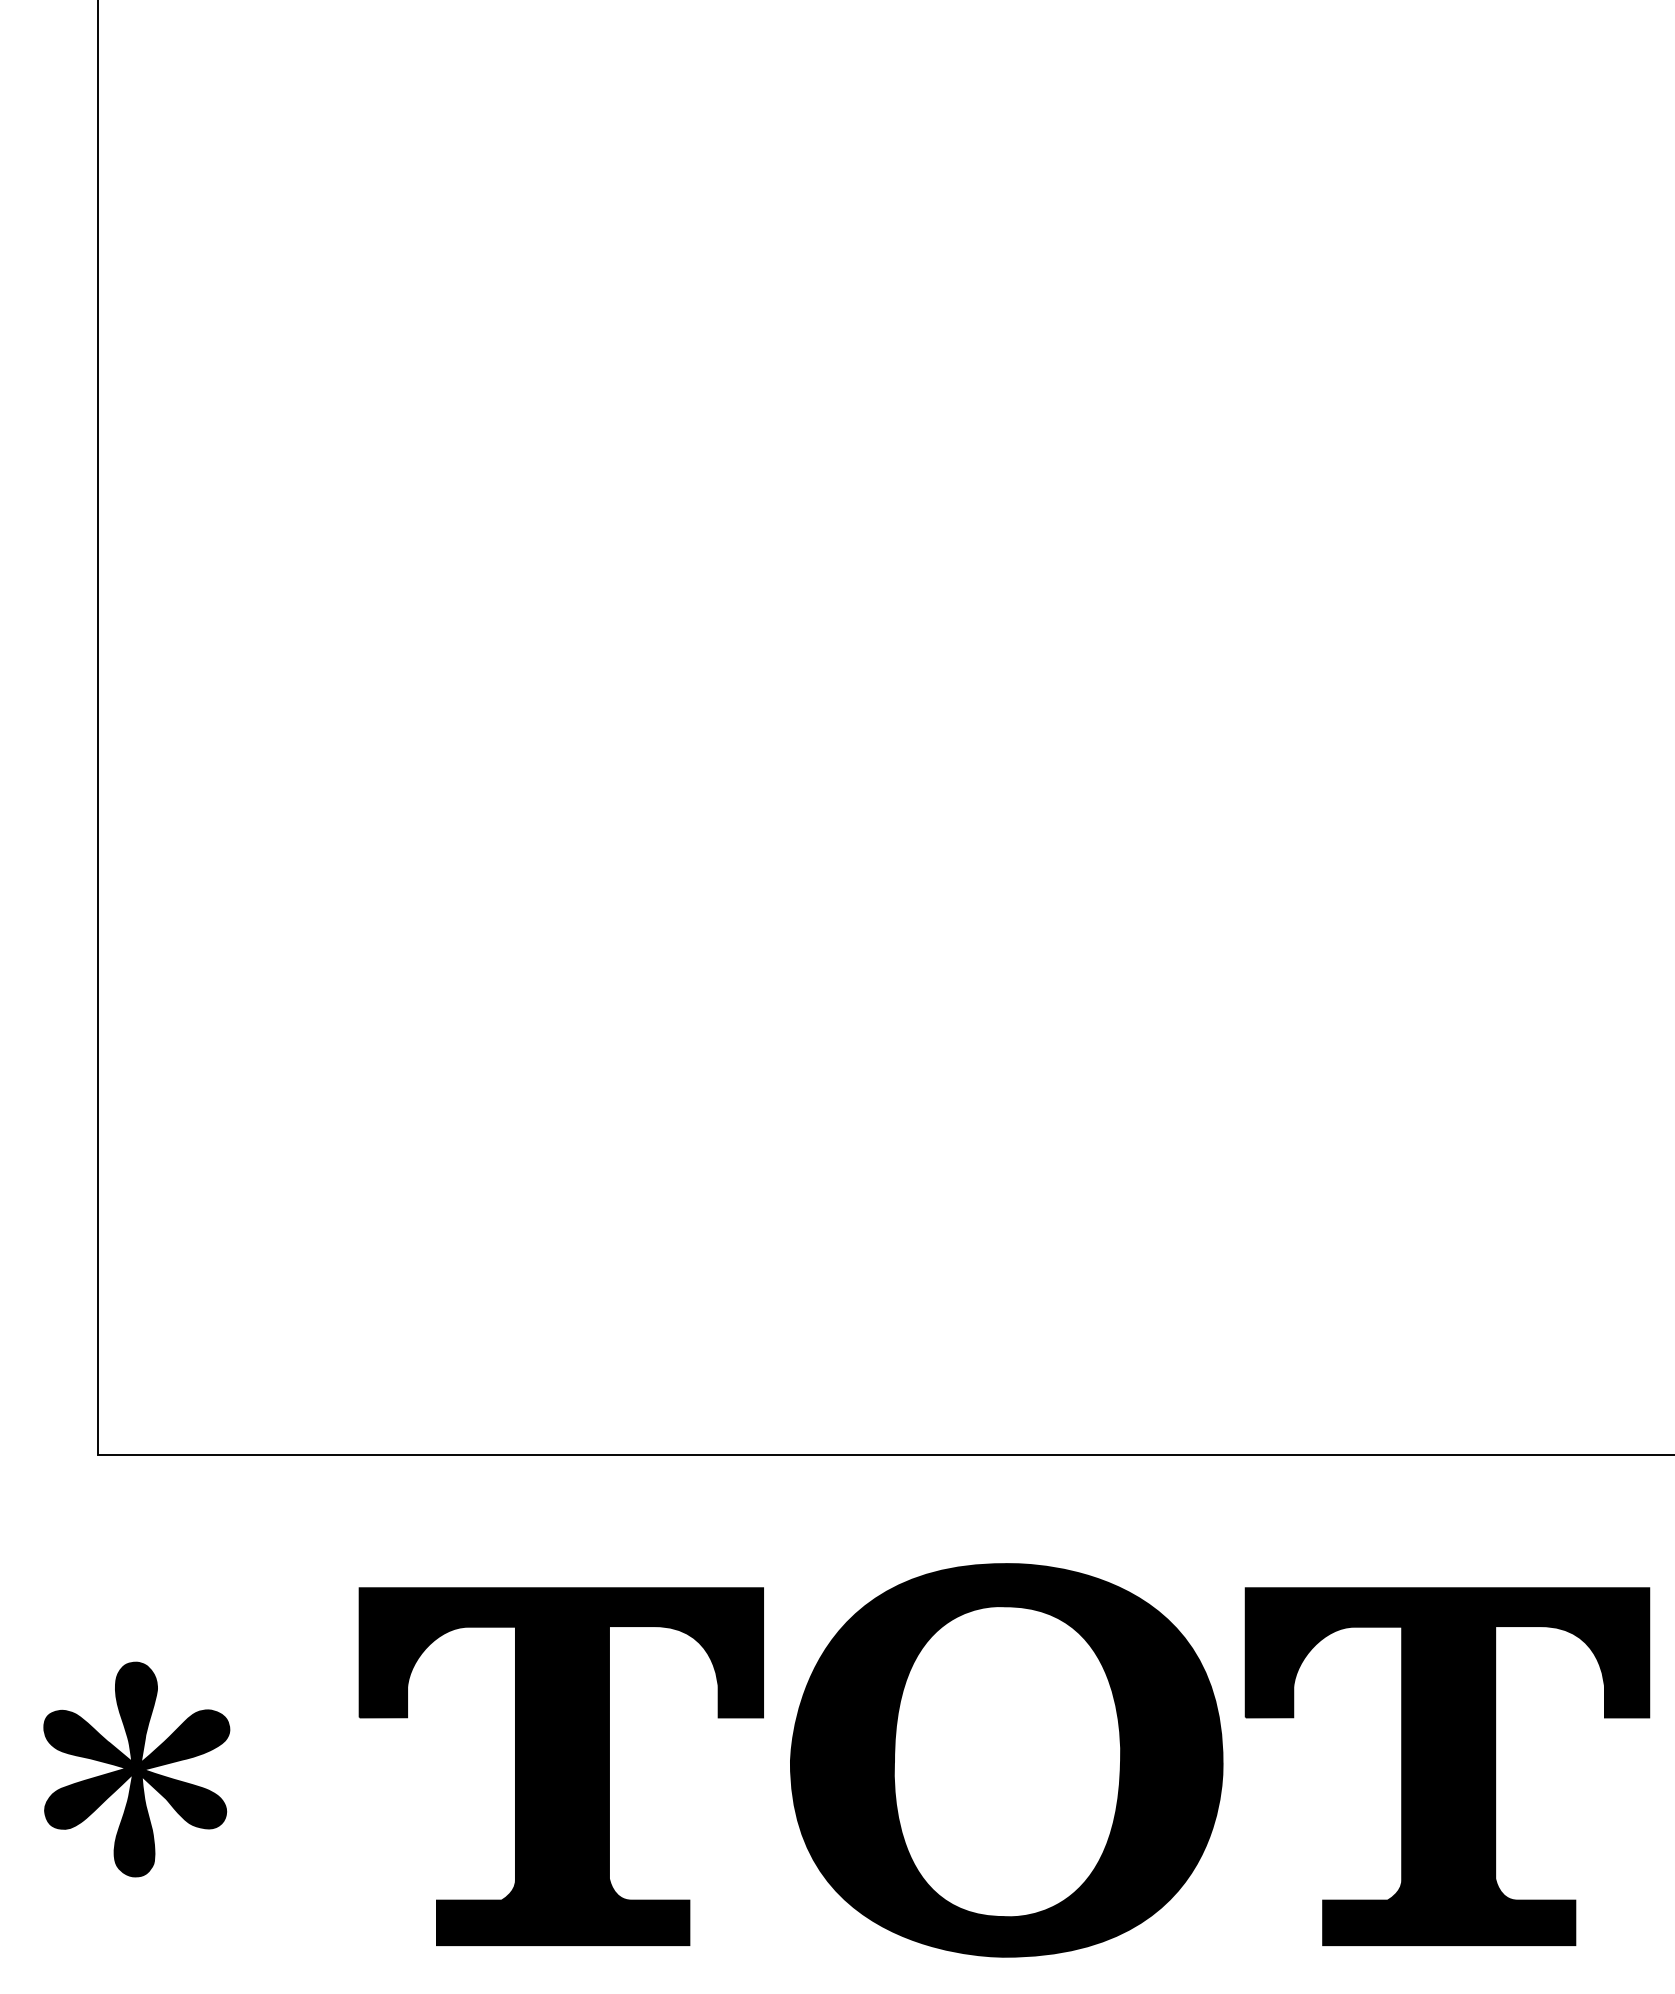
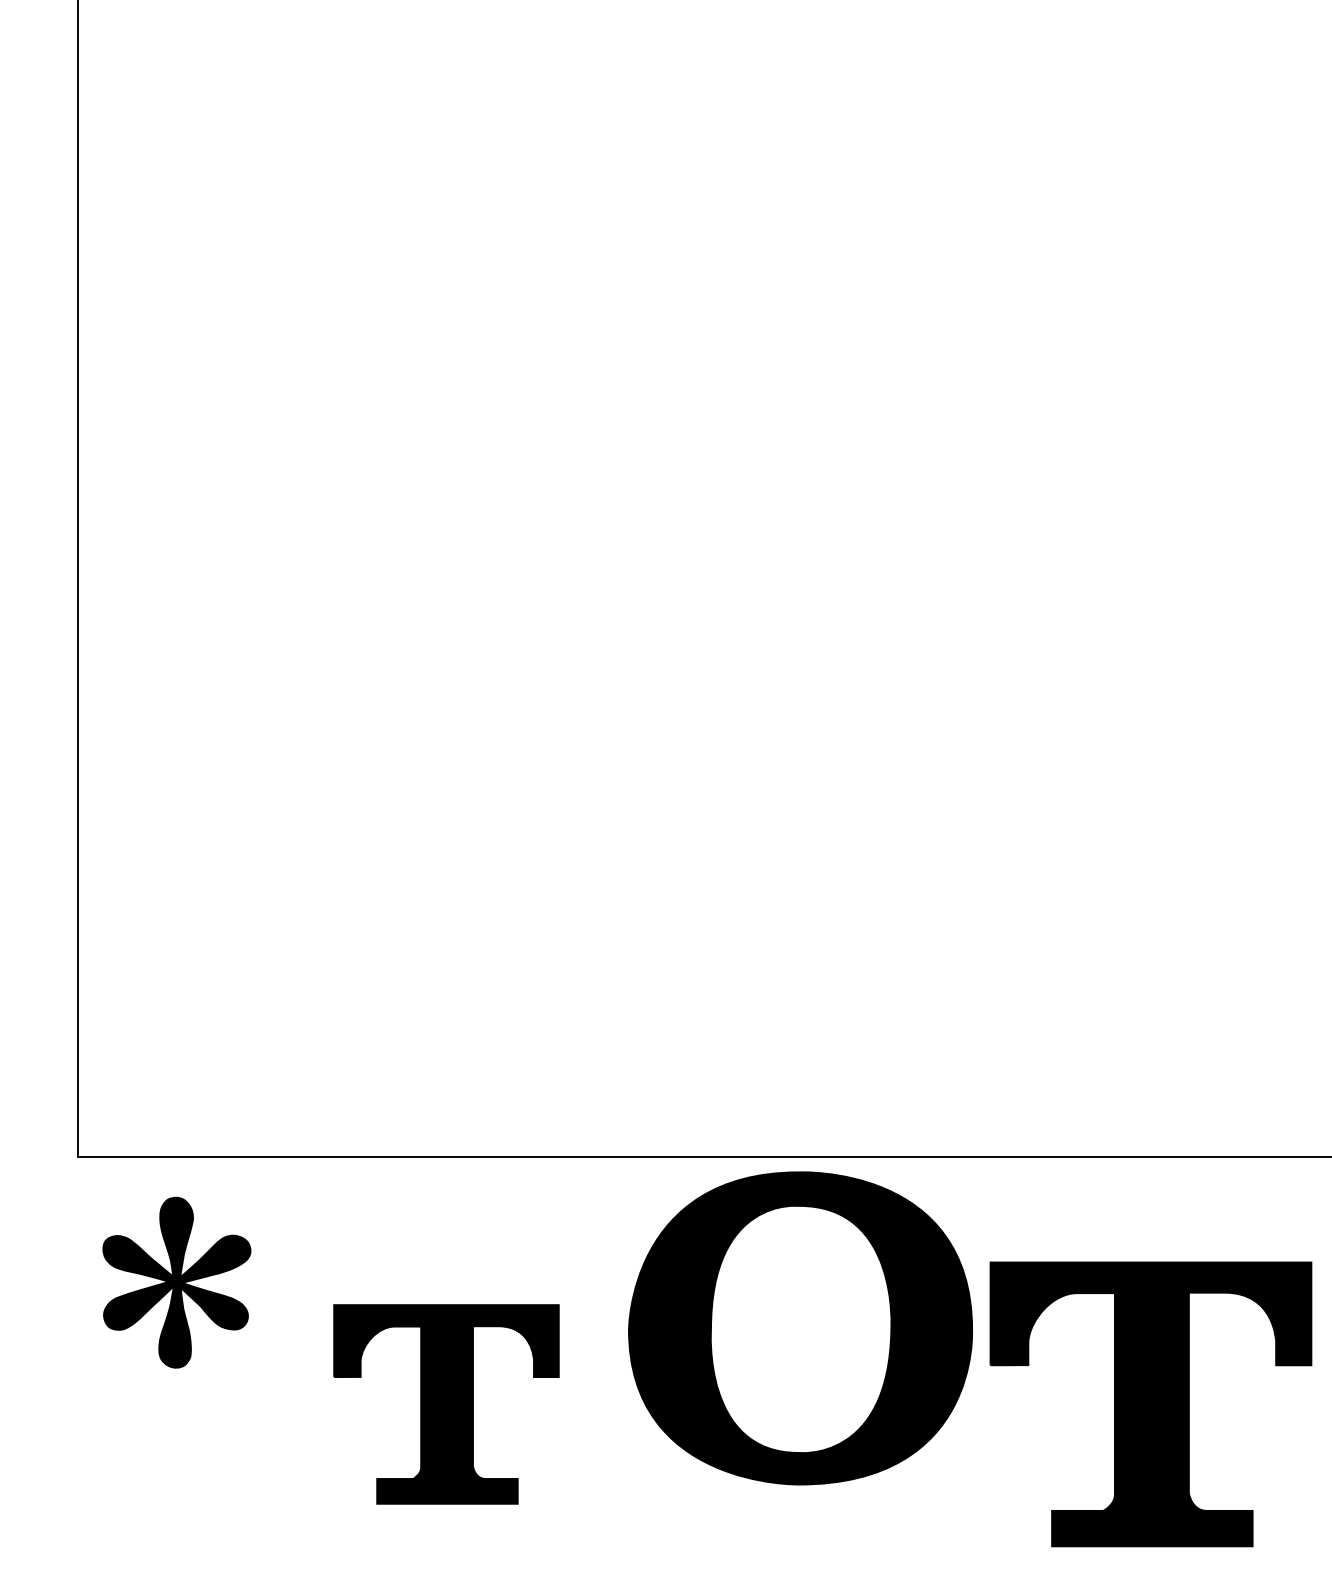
part: (1006, 1760) -> (800, 1328), moved
part: (561, 1766) -> (446, 1404), size x0.7
part: (136, 1769) -> (176, 1282), moved

